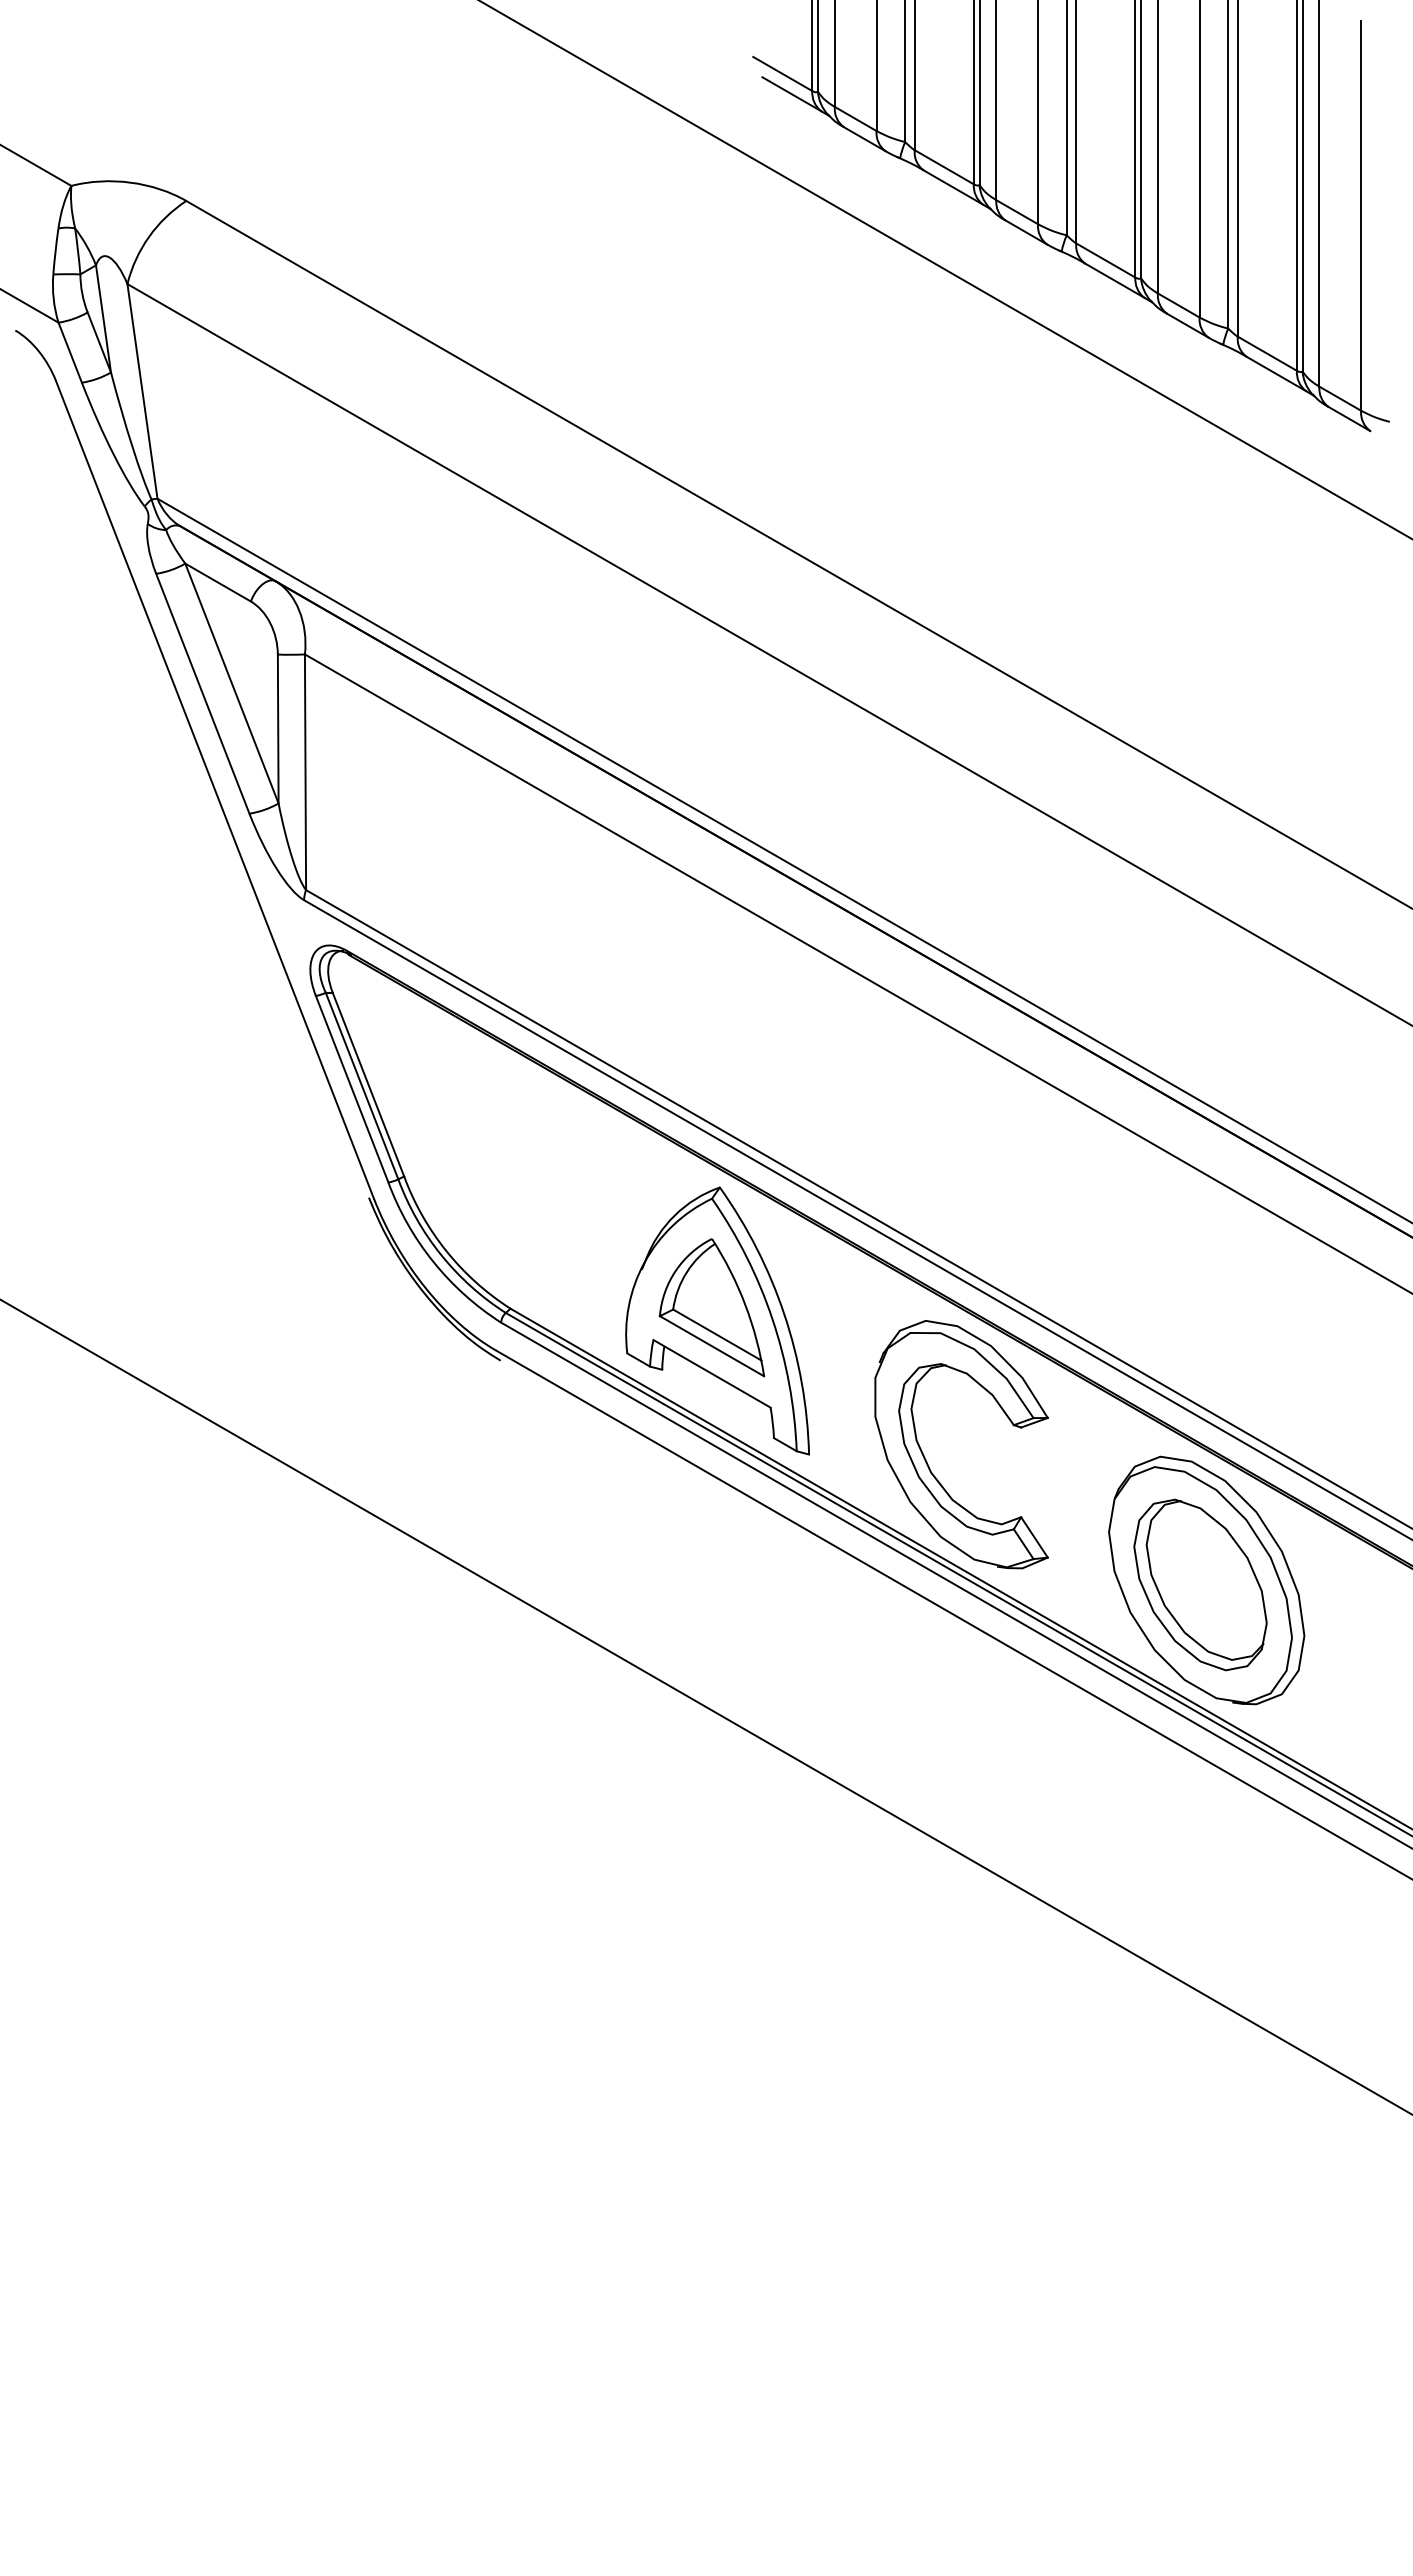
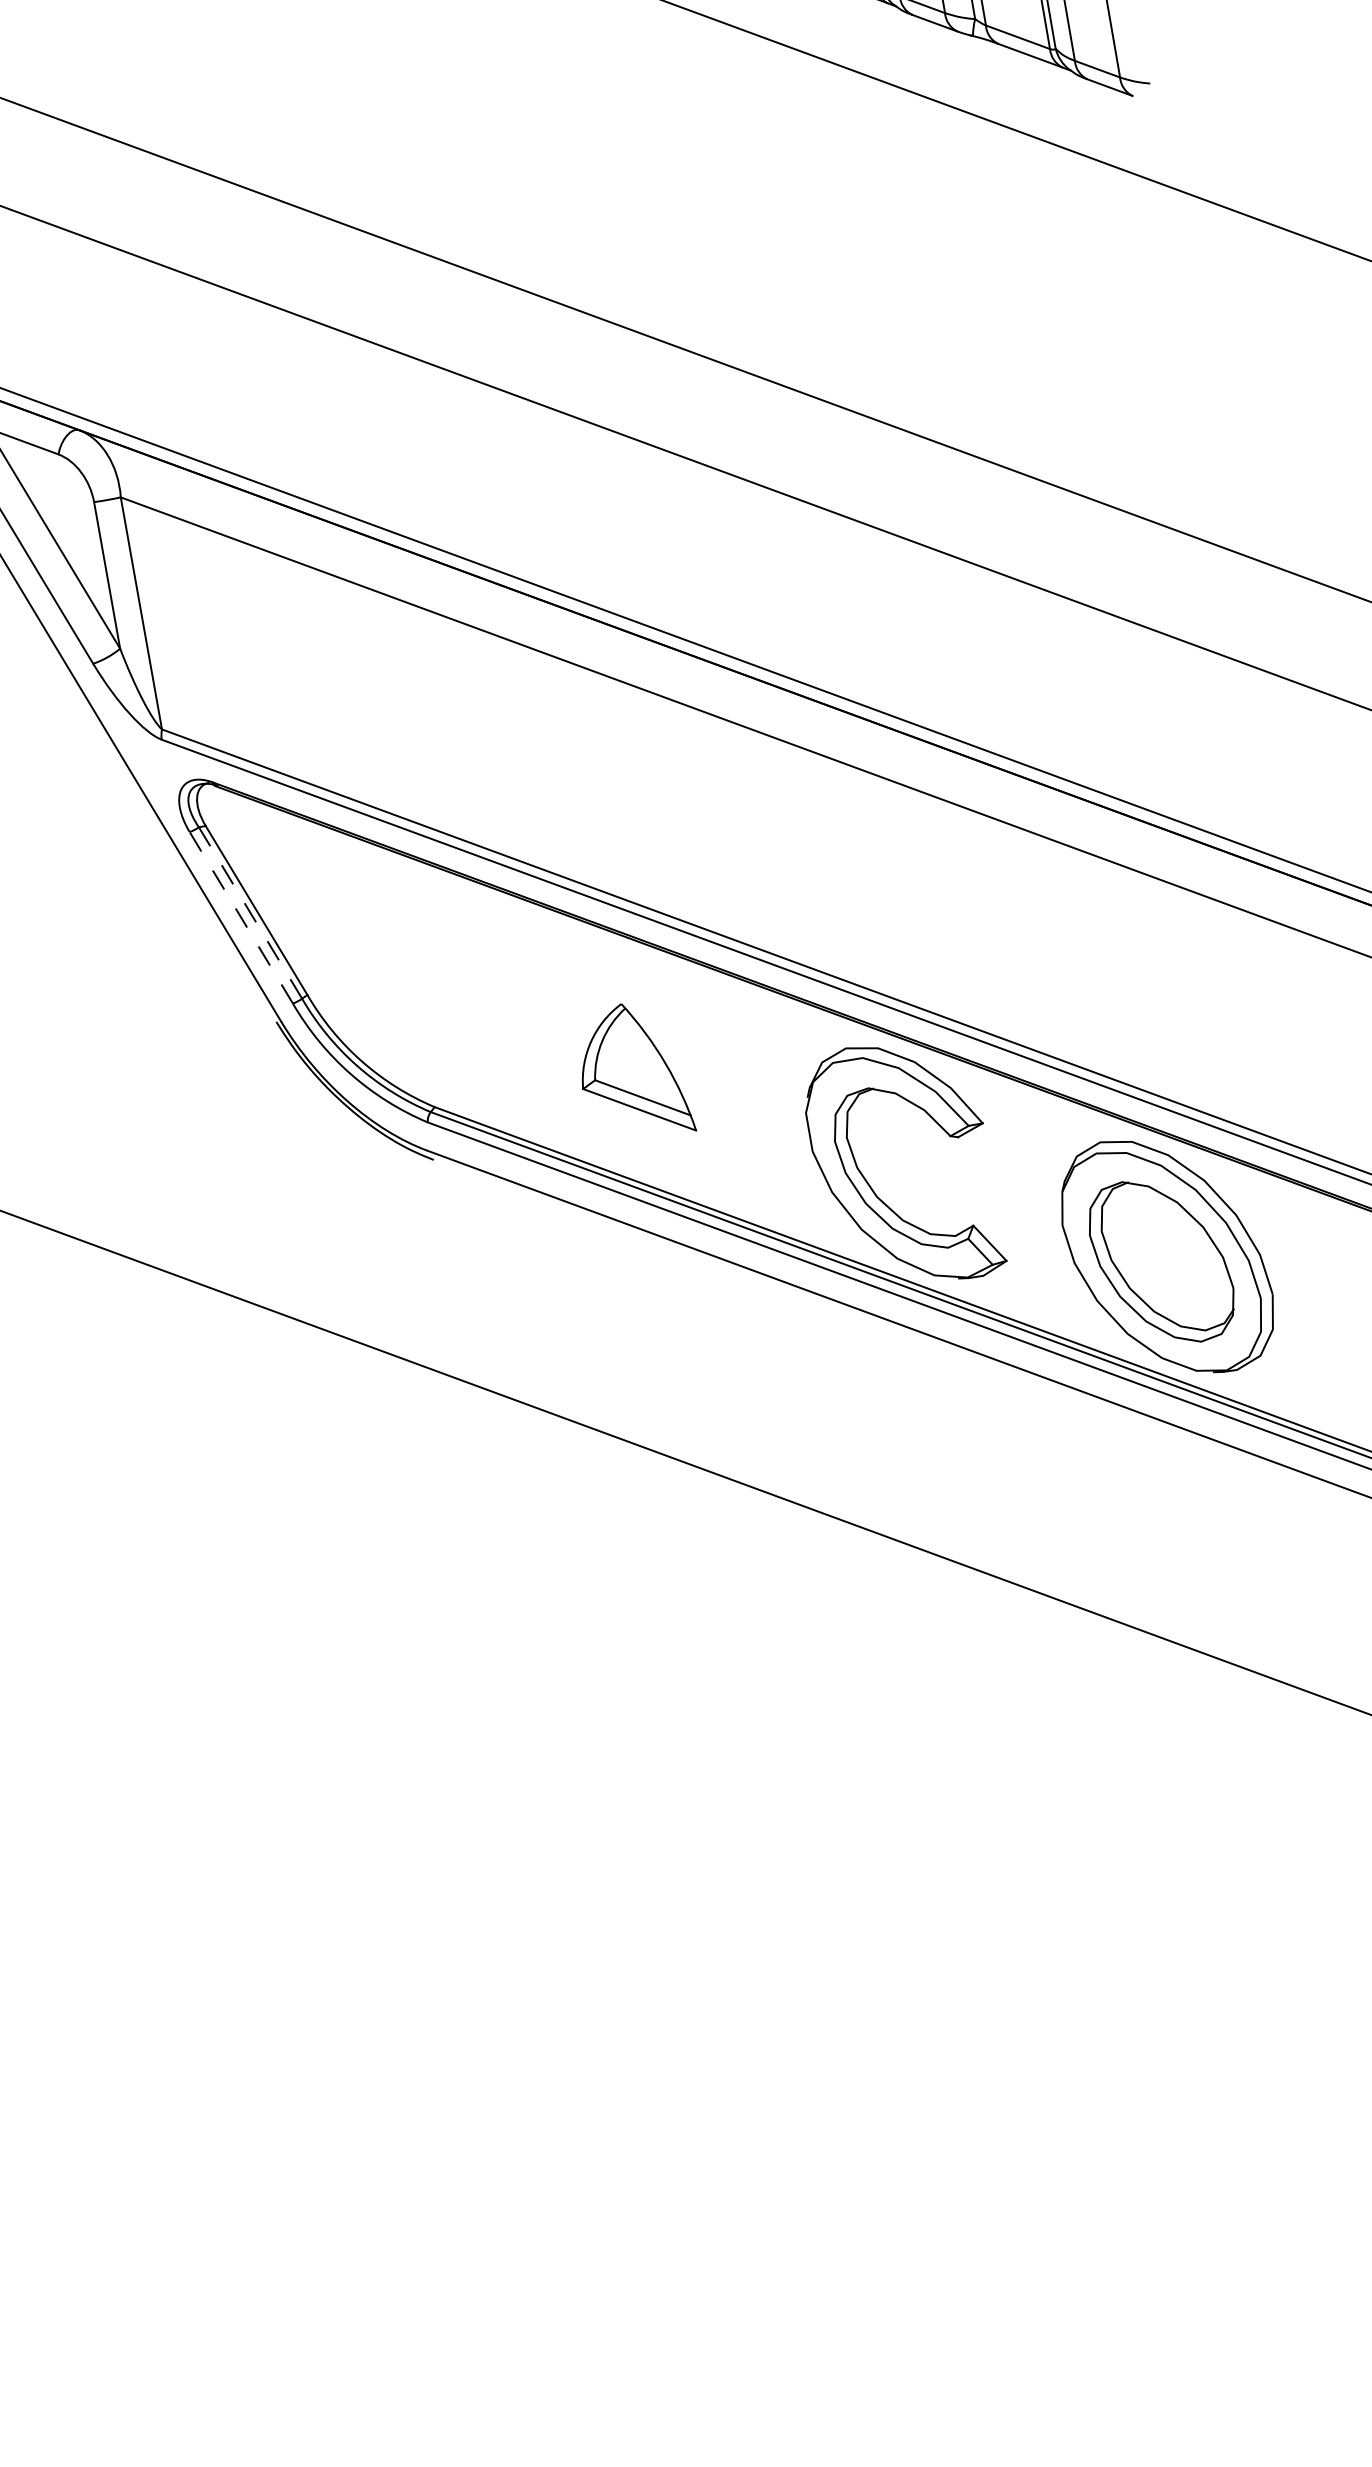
line: (362, 1086) -> (251, 913), solid -> dashed
line: (351, 1088) -> (240, 917), solid -> dashed
part: (717, 1320) -> (640, 1083), removed

